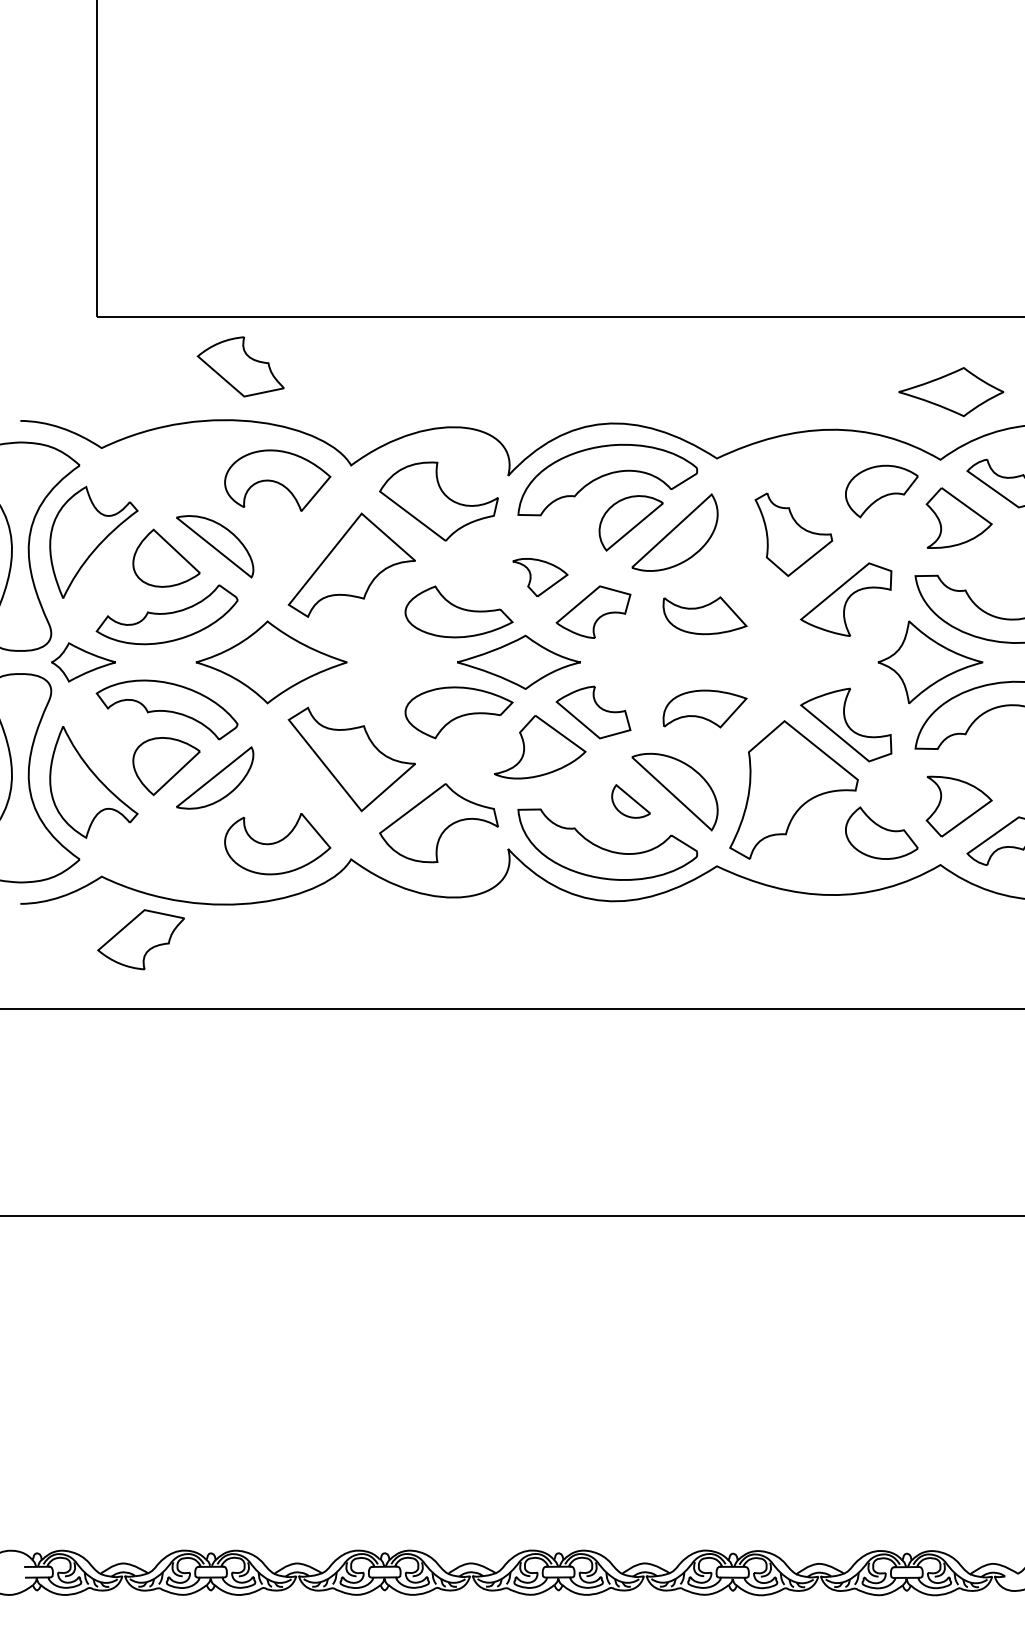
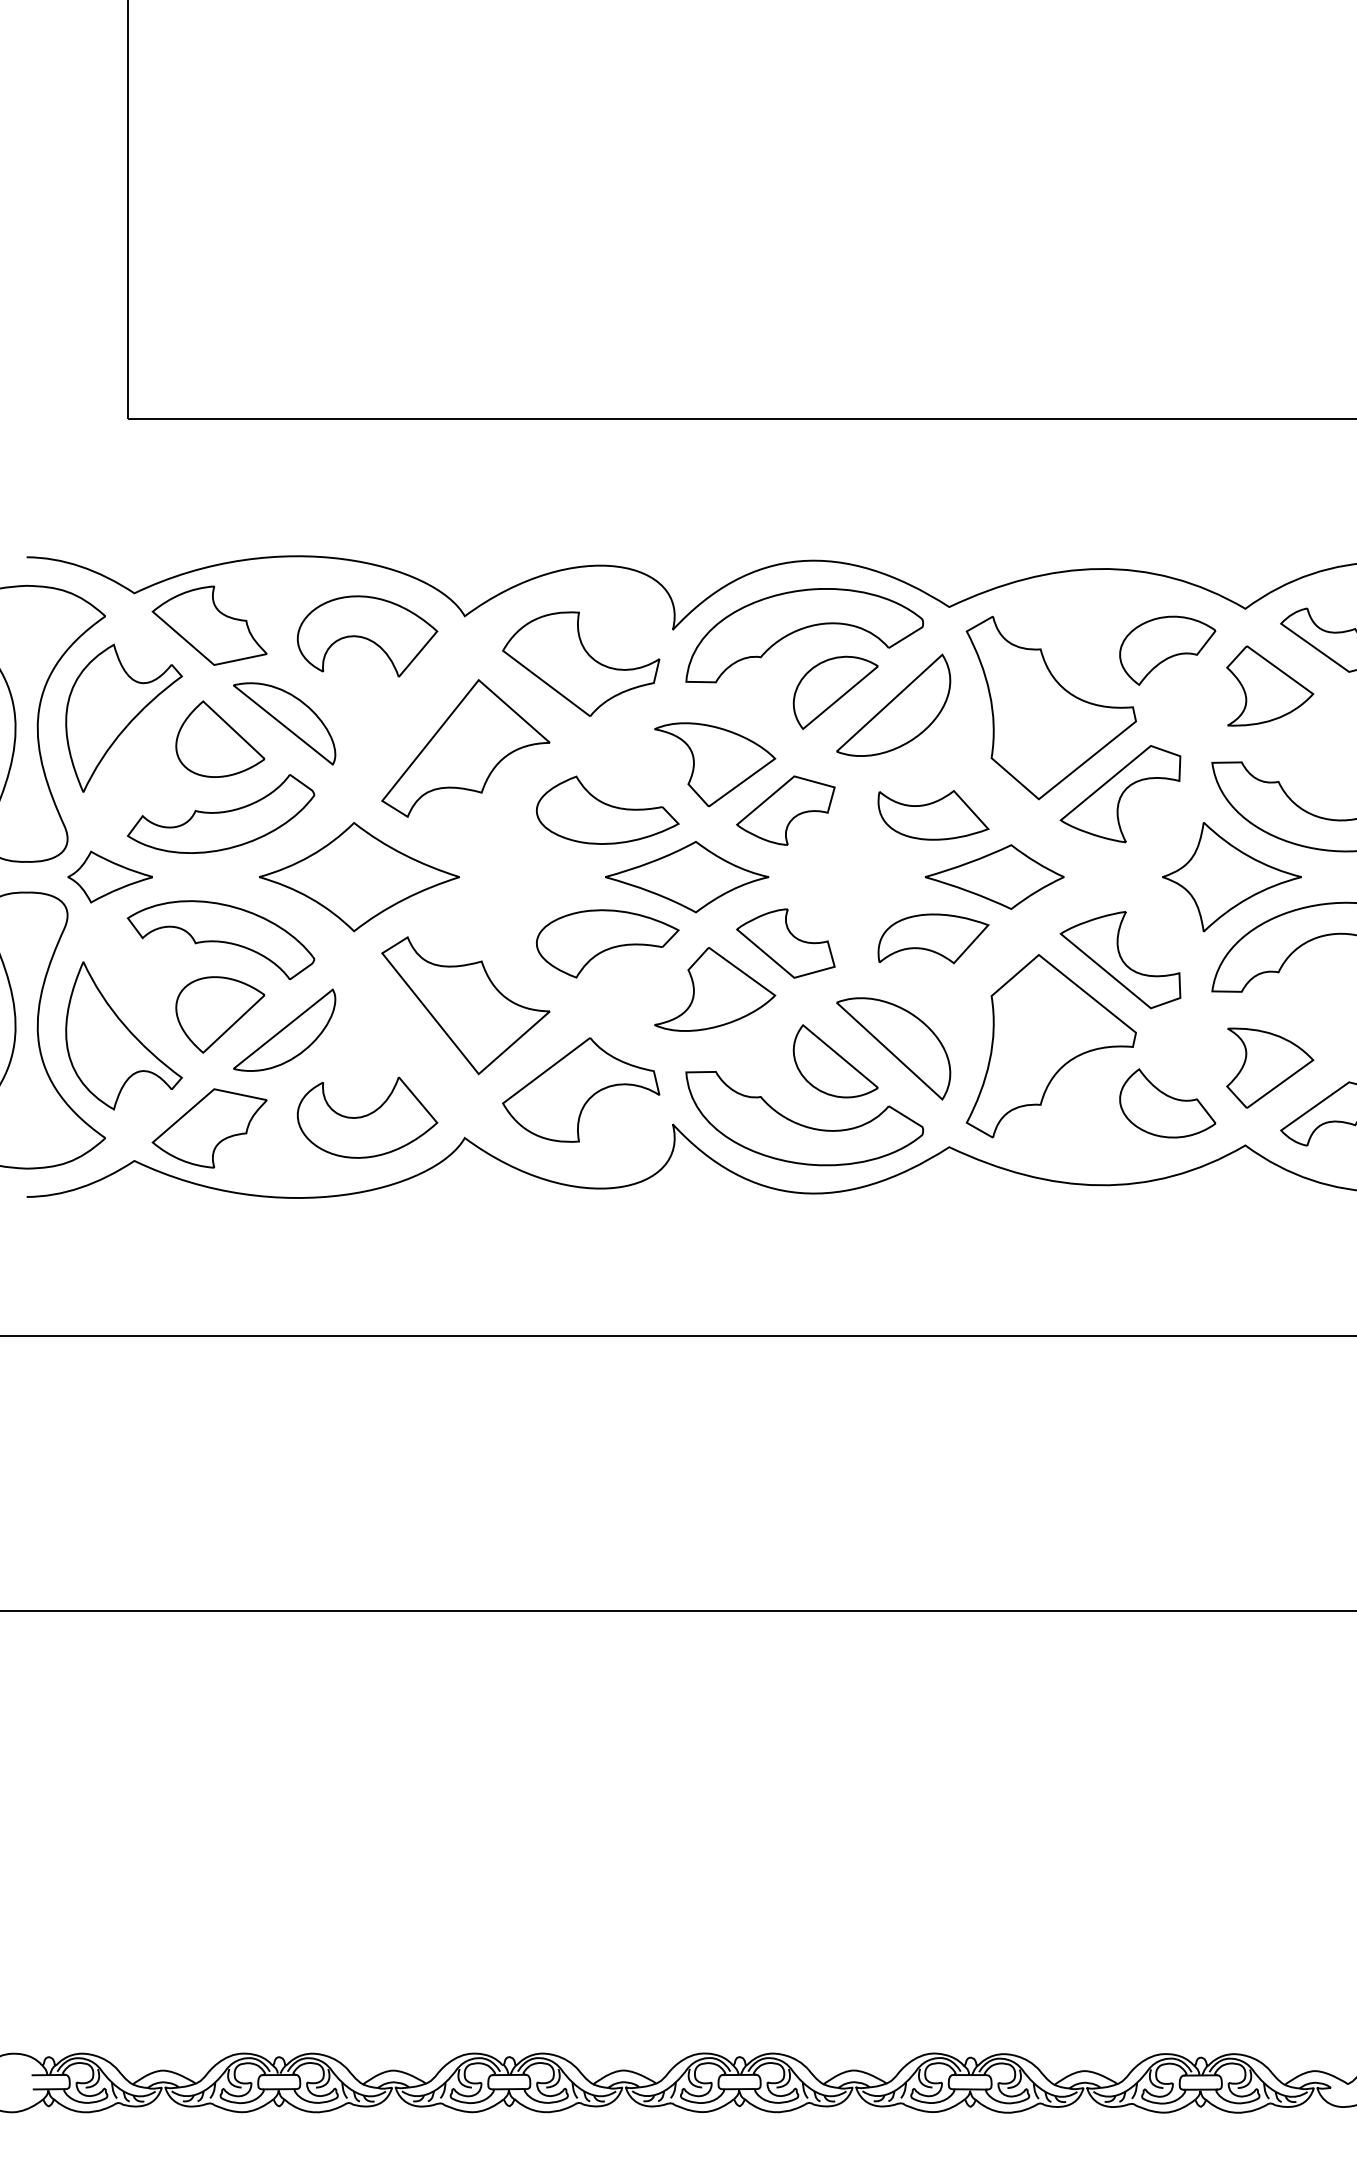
part: (240, 366) -> (209, 625), moved
part: (951, 391) -> (994, 876), moved
part: (793, 534) -> (1050, 707), size x1.67
part: (540, 577) -> (715, 764), size x1.67
part: (631, 801) -> (835, 1061), size x1.67
part: (141, 939) -> (209, 1128), moved

